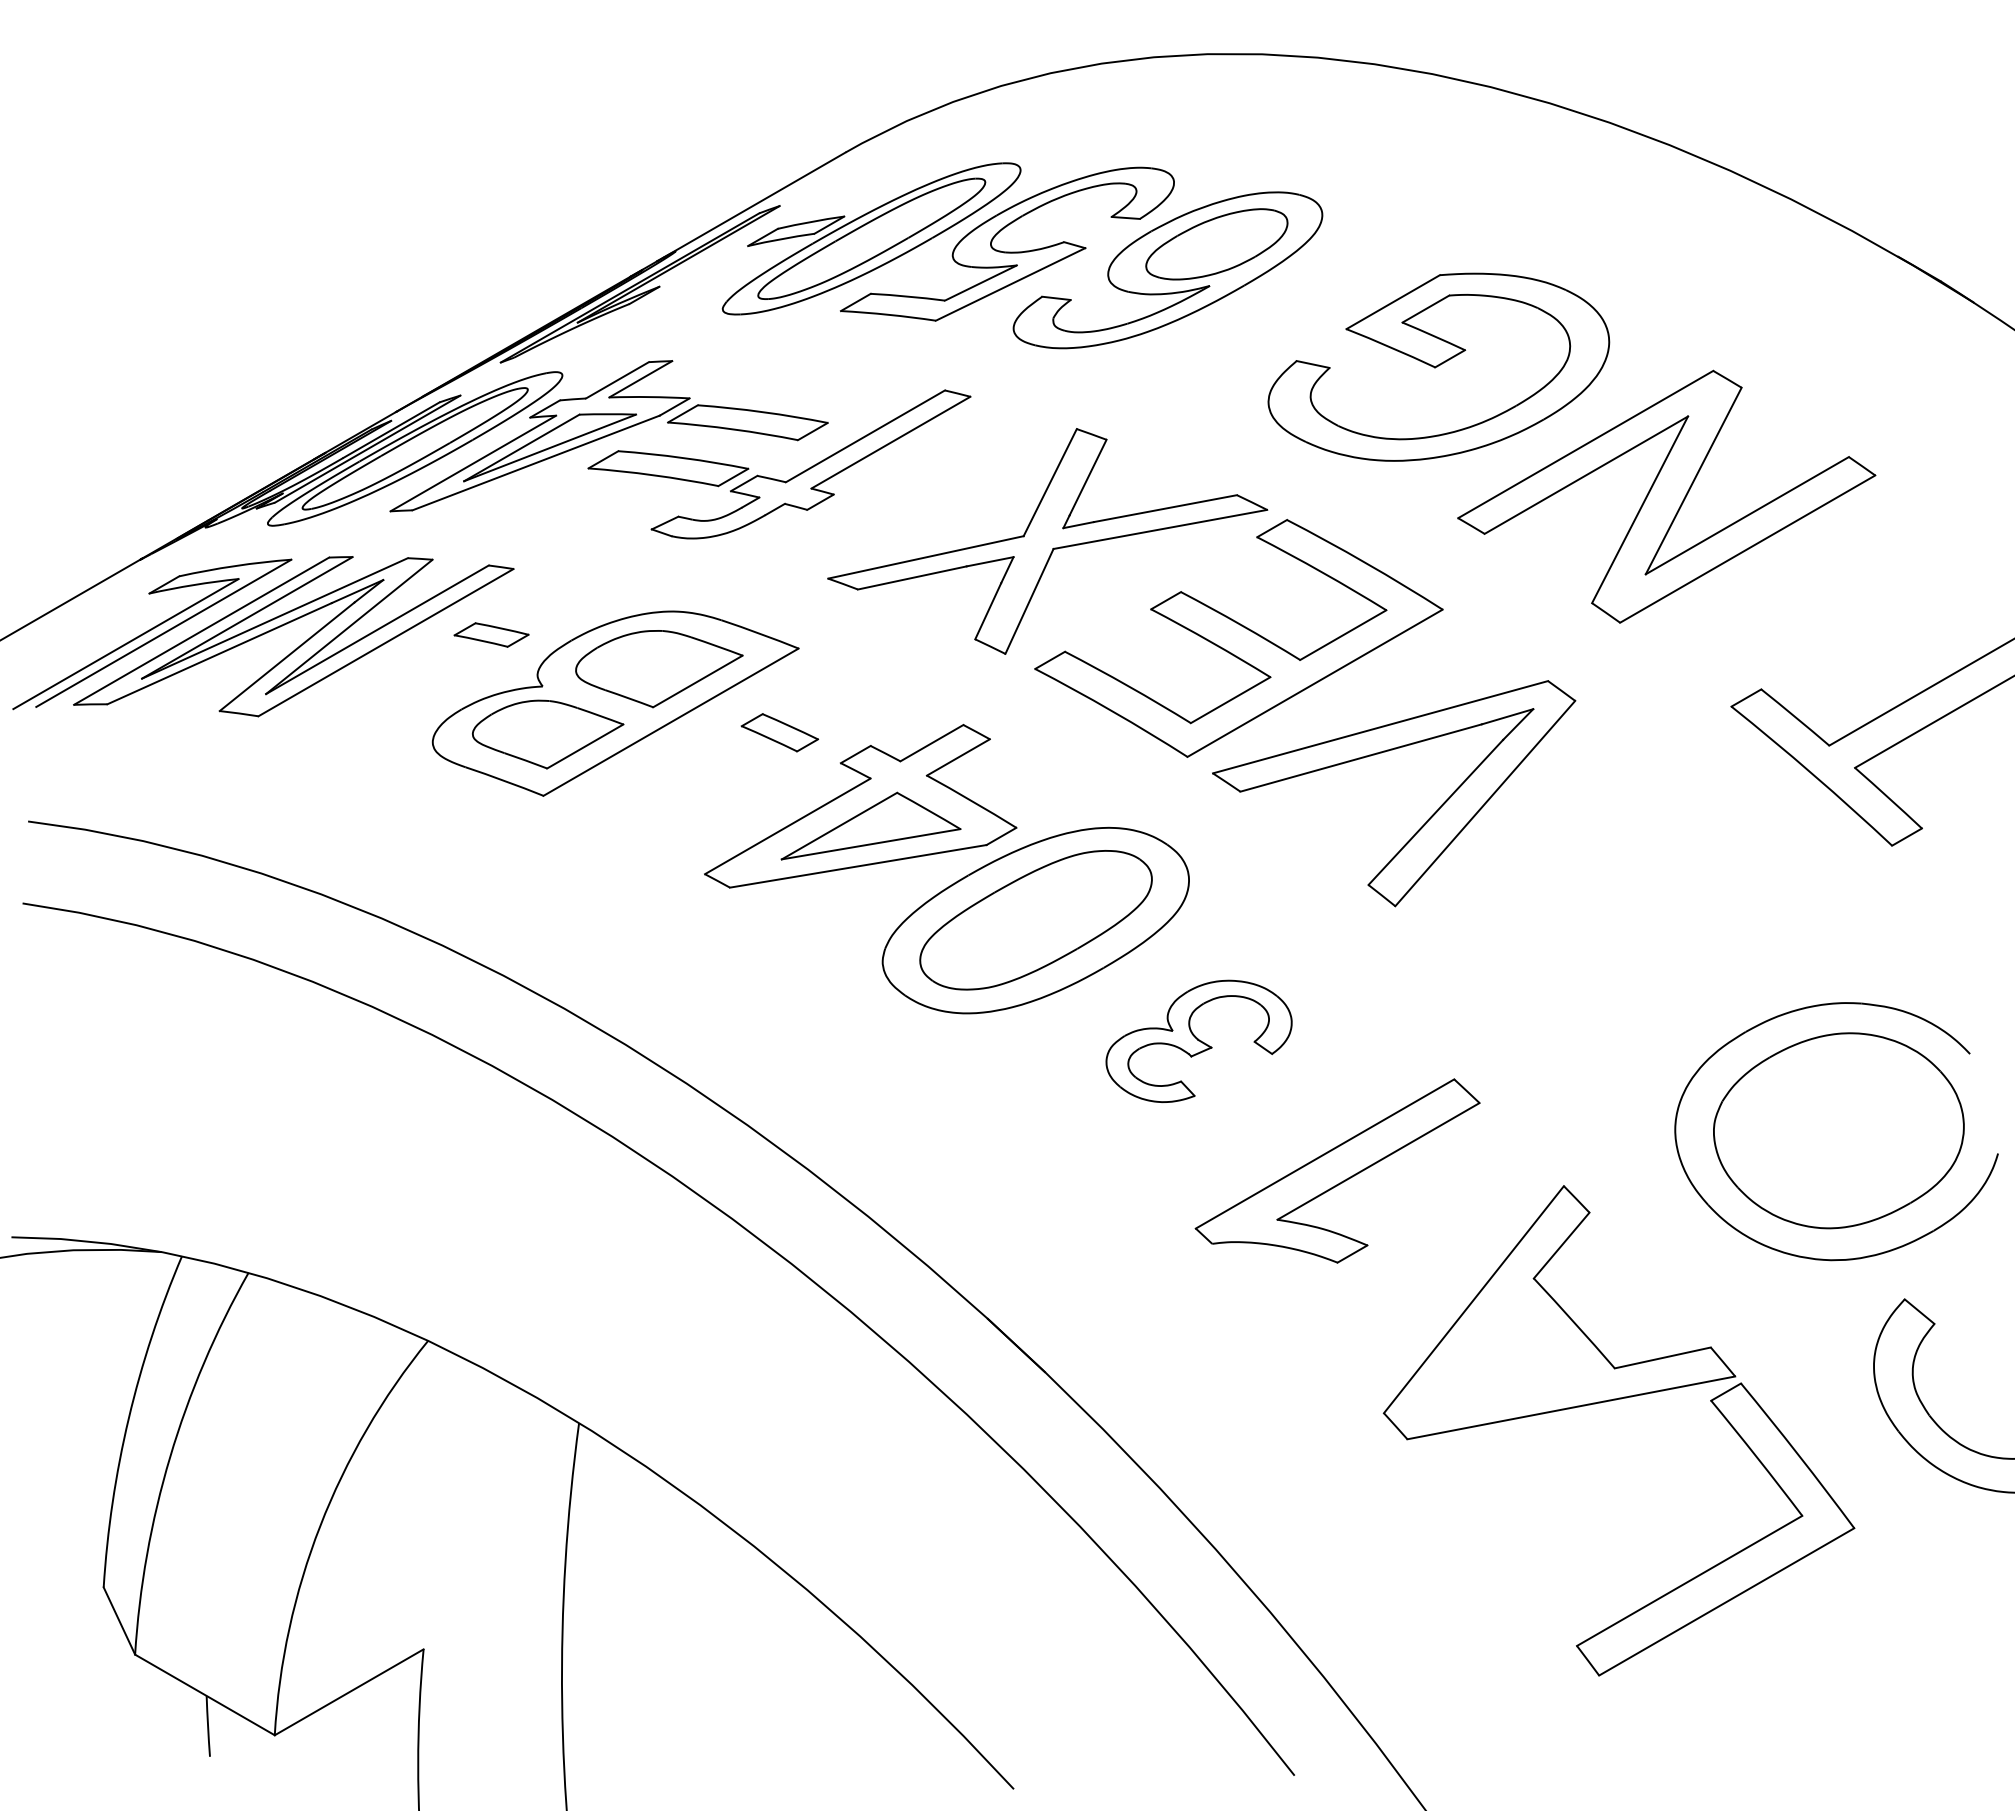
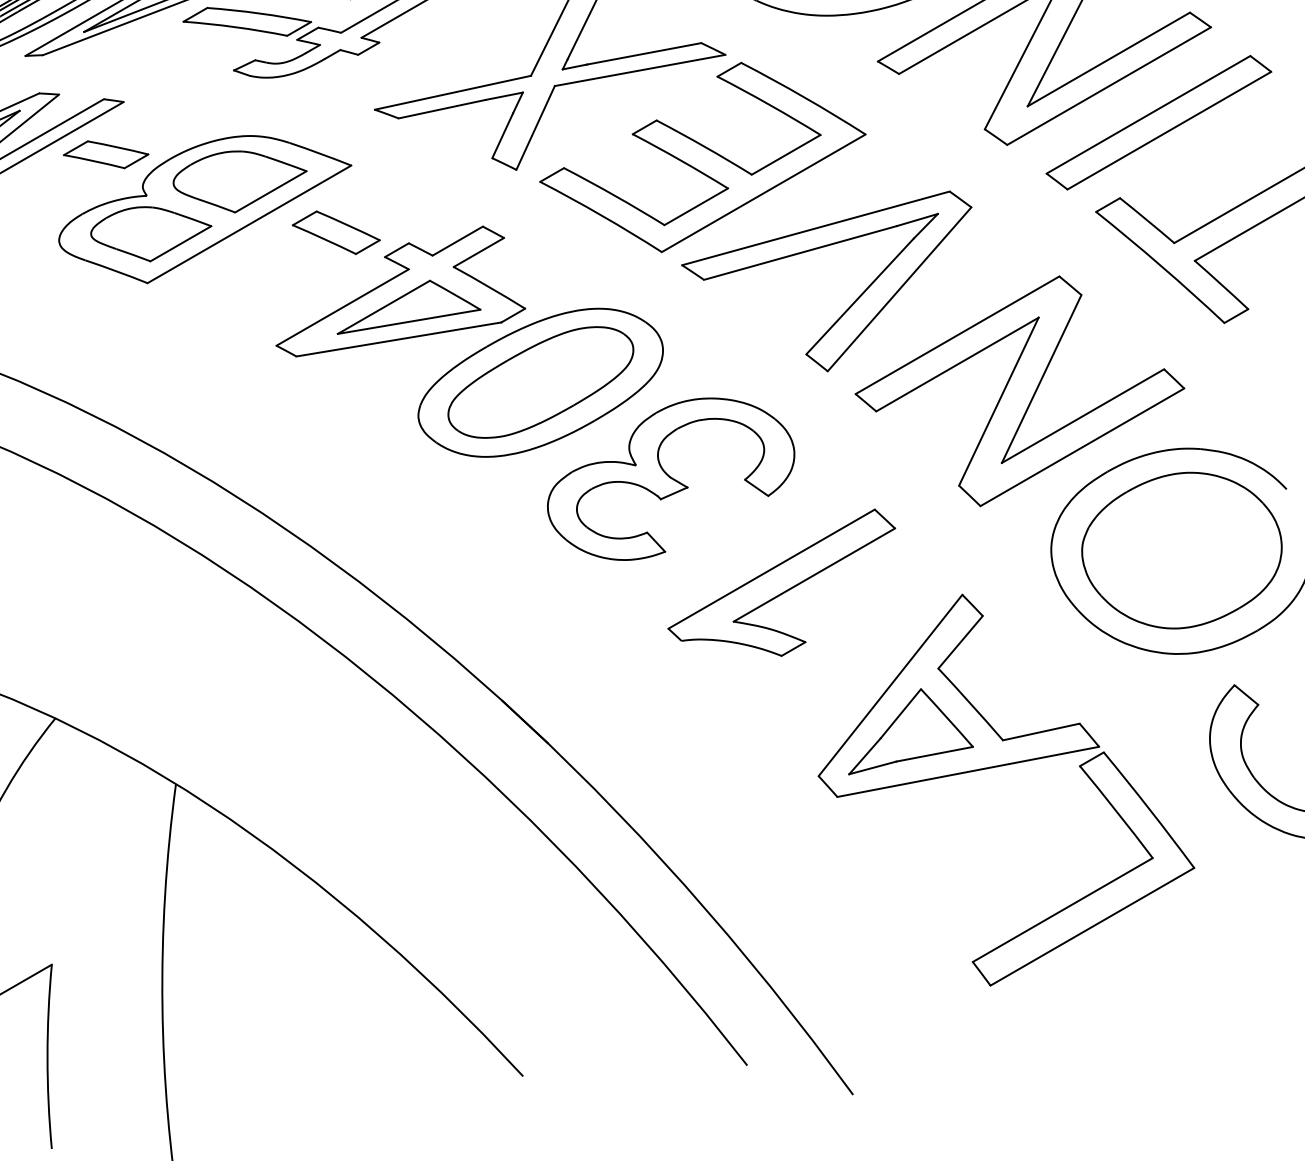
part: (1809, 594) -> (1158, 122), added
part: (491, 634) -> (106, 154), size x1.43
part: (779, 732) -> (336, 232), size x1.43
part: (1635, 931) -> (1019, 391), added
part: (1198, 1041) -> (670, 479), size x1.67
part: (1499, 1357) -> (910, 731), added

